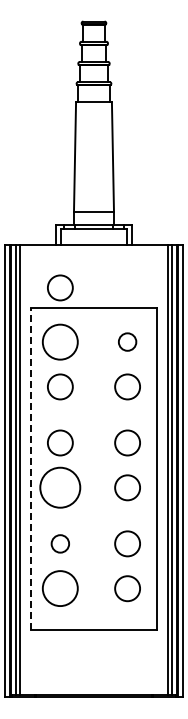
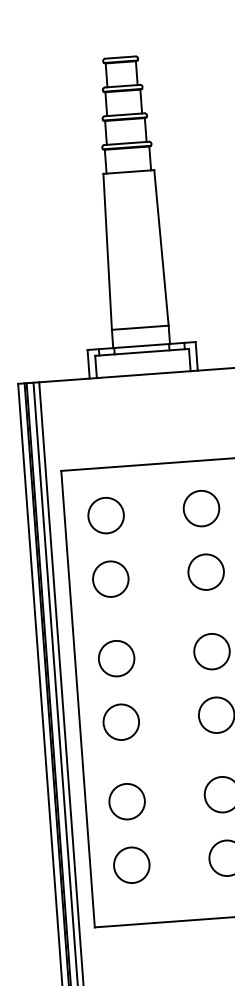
circle: (60, 287) -> (100, 438), removed
circle: (60, 341) -> (106, 514), size x0.71
circle: (127, 341) -> (201, 507), size x1.43
line: (31, 469) -> (78, 699), dashed -> solid
circle: (60, 487) -> (121, 721), size x0.62
circle: (60, 543) -> (127, 801), size x1.43
circle: (60, 588) -> (131, 864), size x0.71

